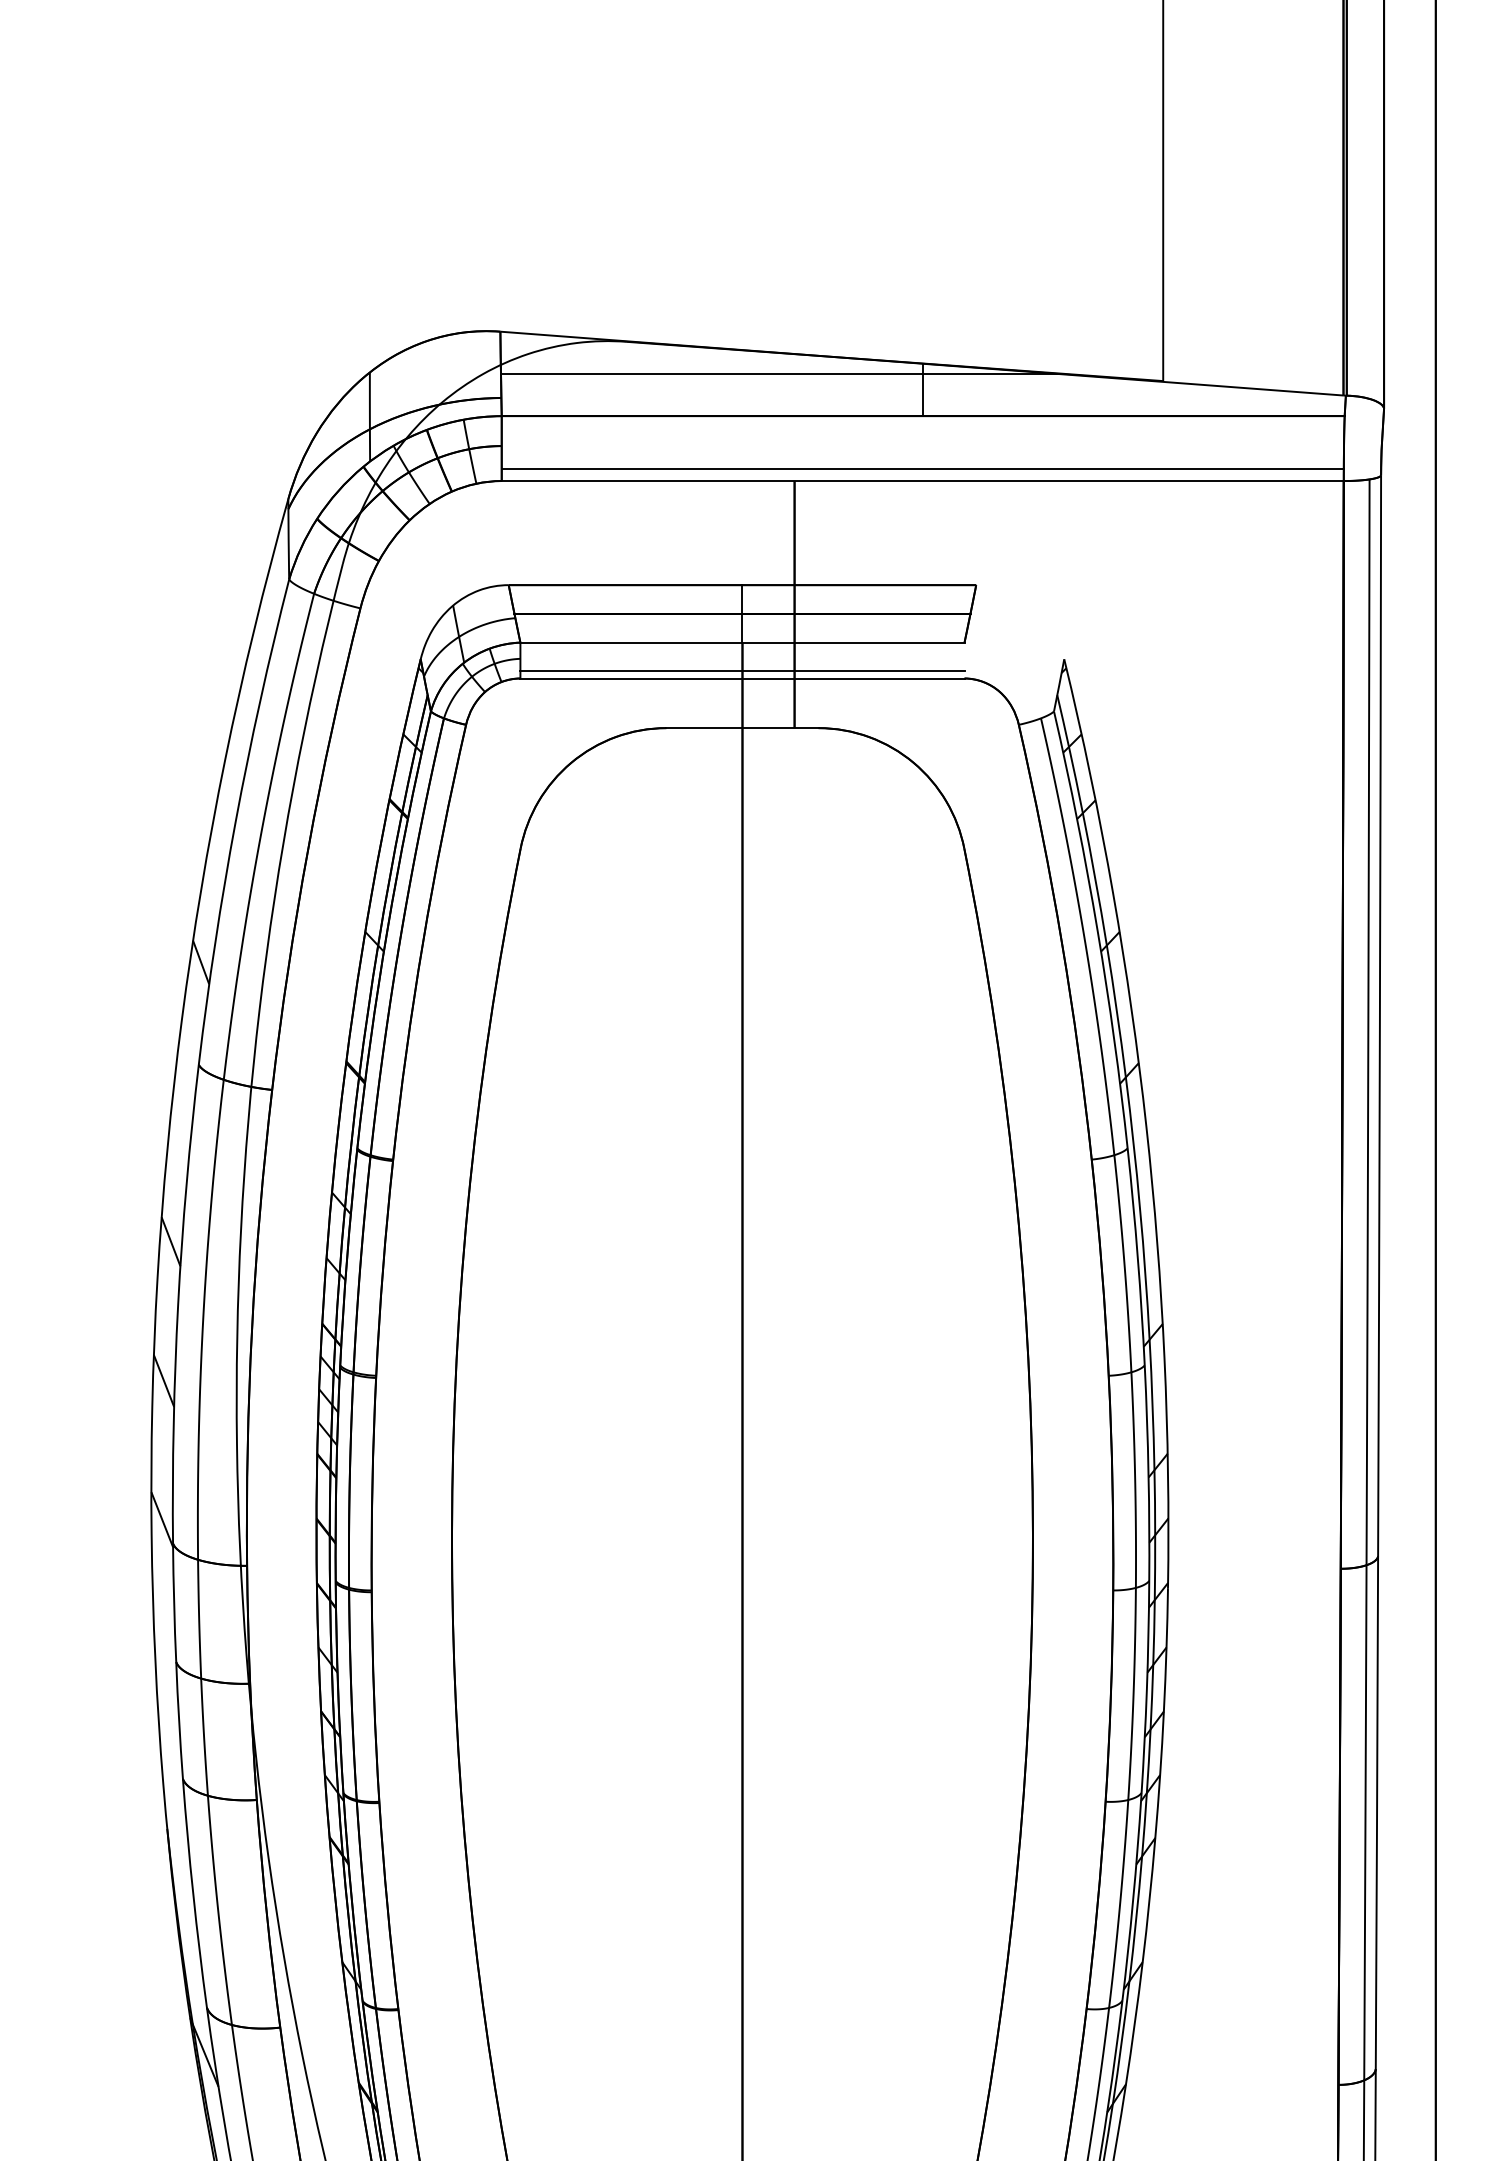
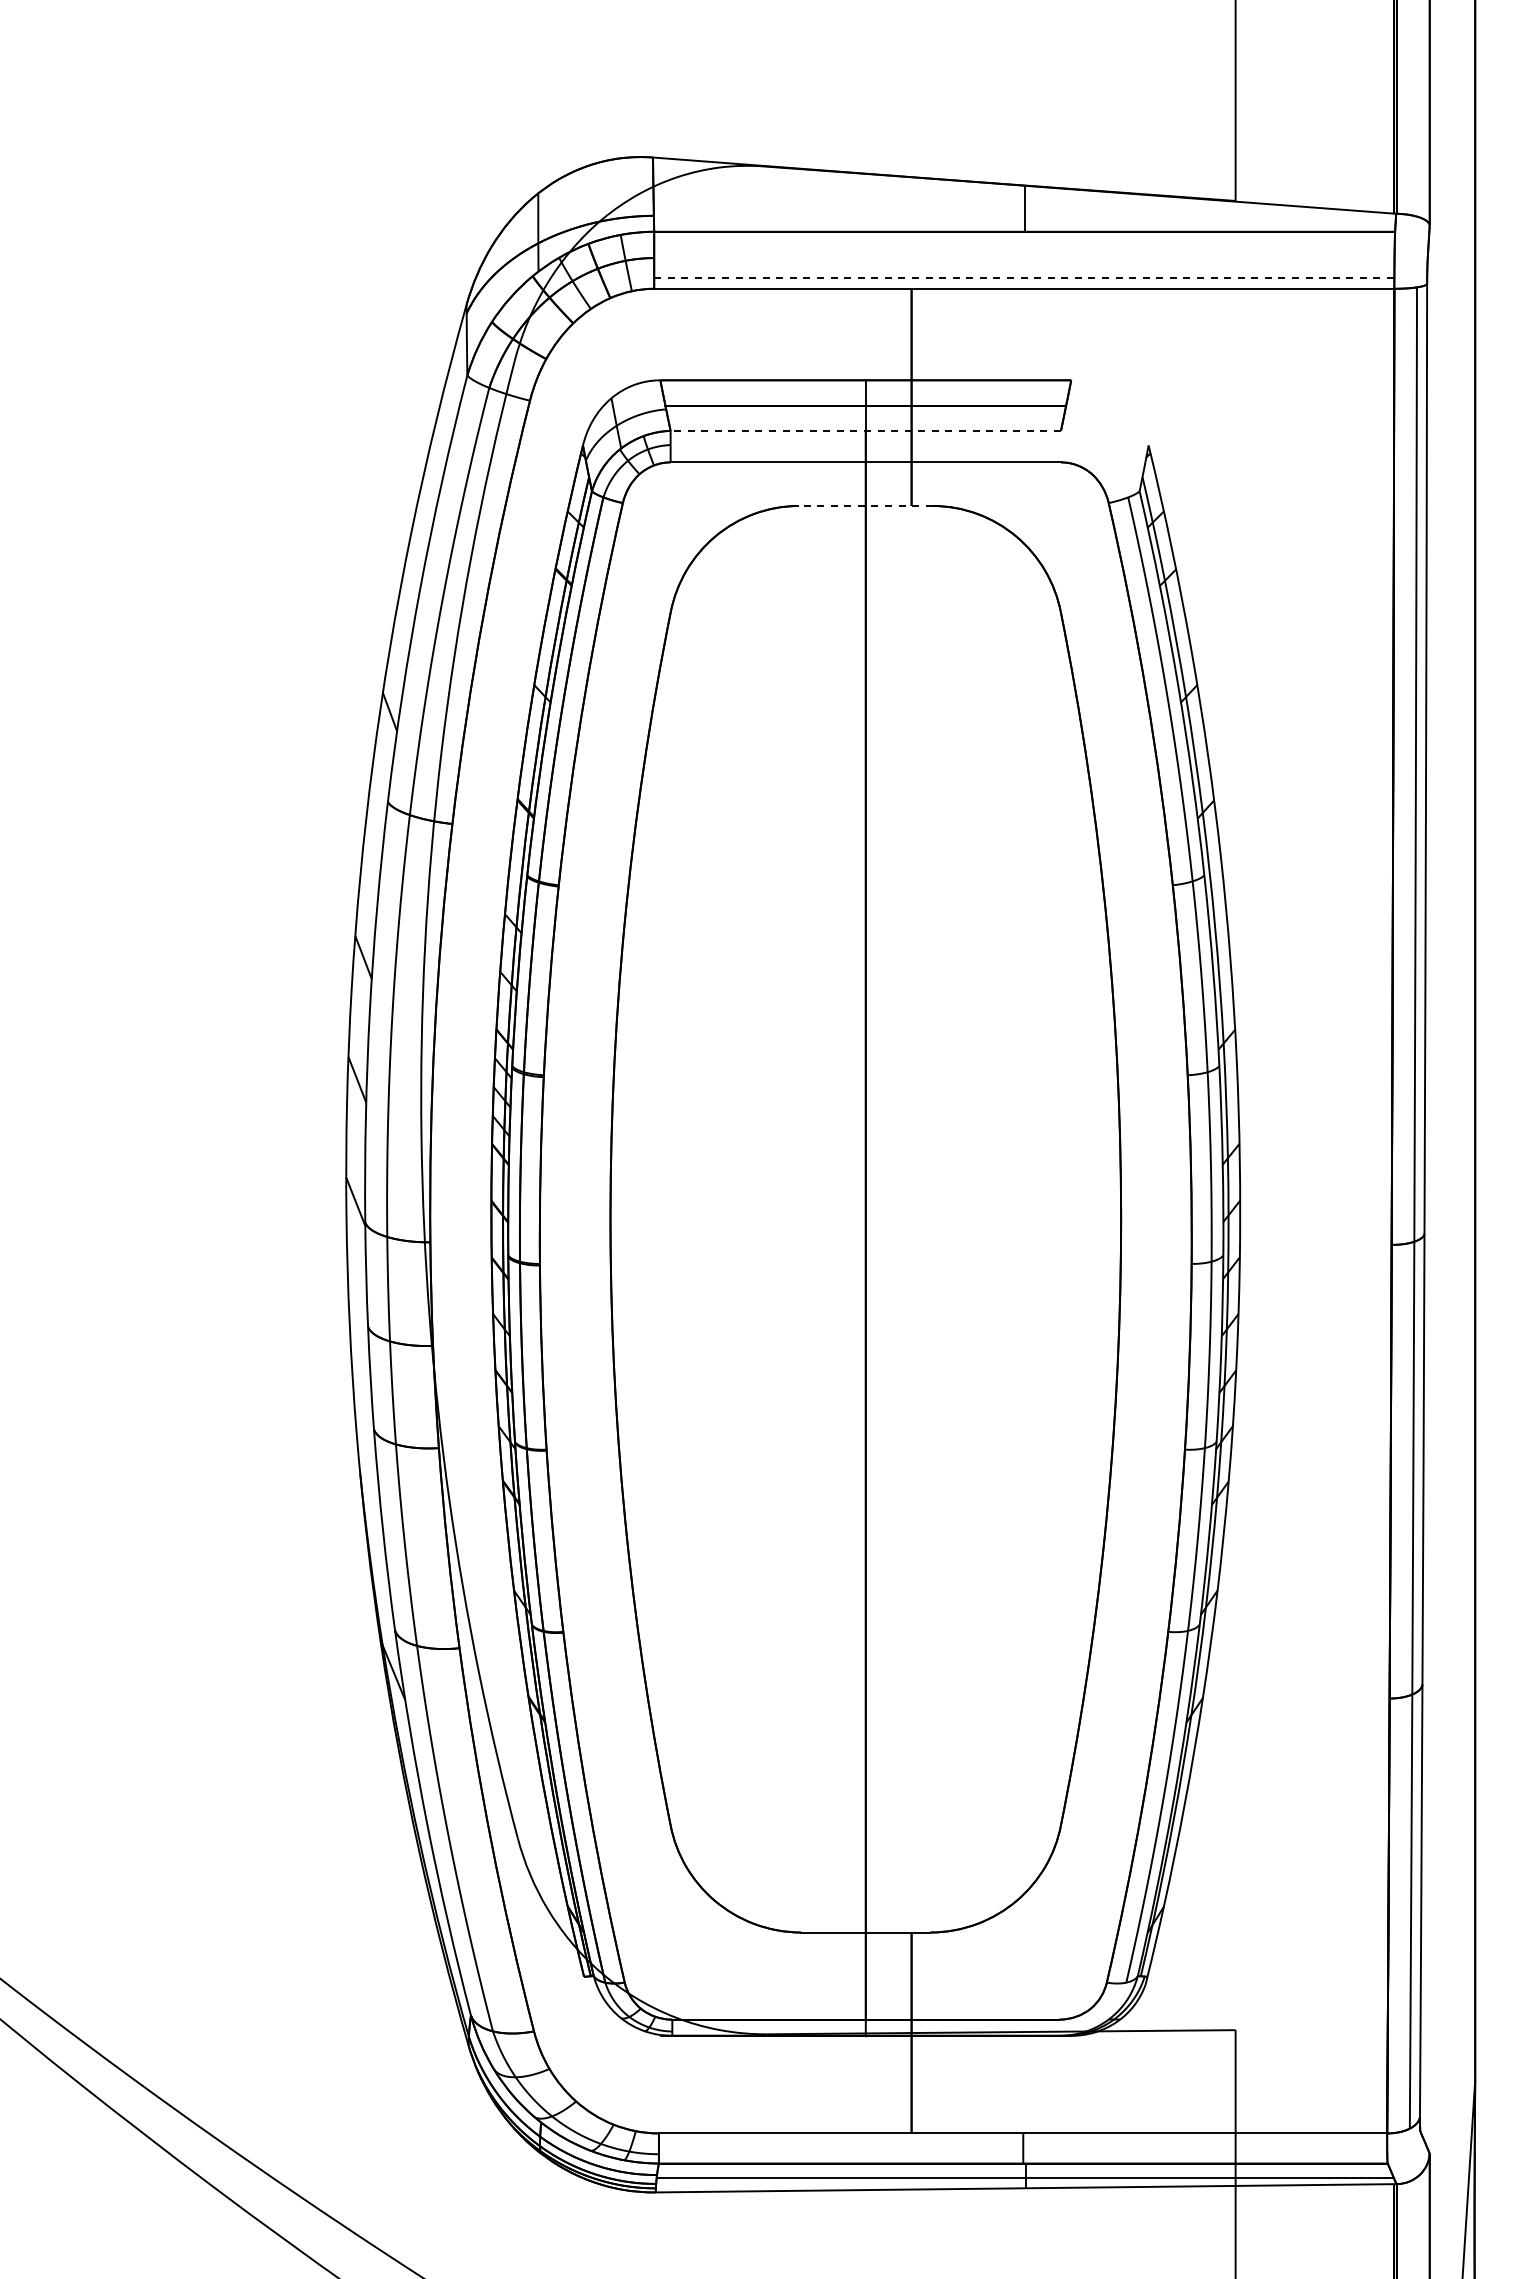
line: (778, 373) -> (897, 194), removed
line: (923, 469) -> (1024, 278), solid -> dashed
line: (742, 642) -> (865, 430), solid -> dashed
line: (742, 671) -> (865, 456), removed
line: (742, 727) -> (865, 505), solid -> dashed

